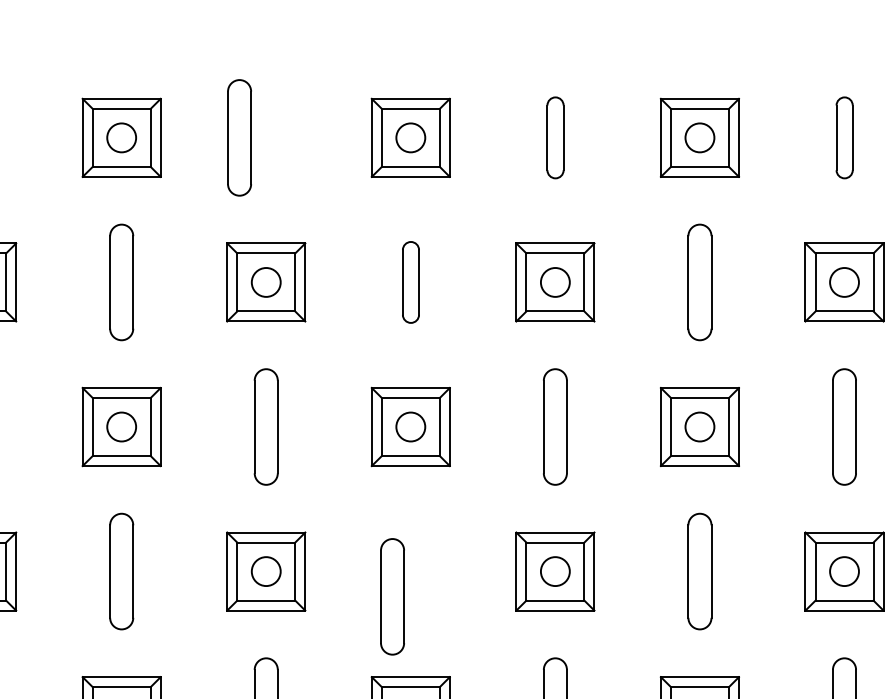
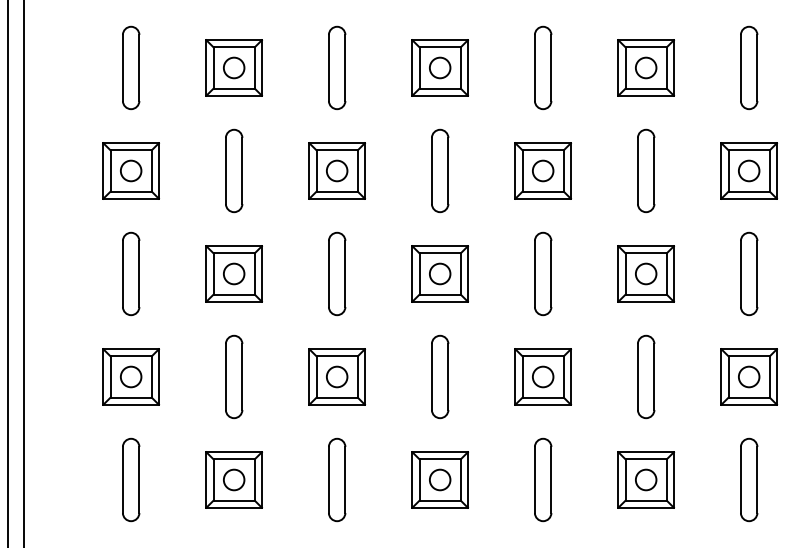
part: (240, 137) -> (337, 67), moved
part: (555, 137) -> (543, 67), size x1.43
part: (844, 137) -> (749, 67), size x1.43
part: (411, 281) -> (440, 170), size x1.43
part: (393, 596) -> (440, 376), moved

